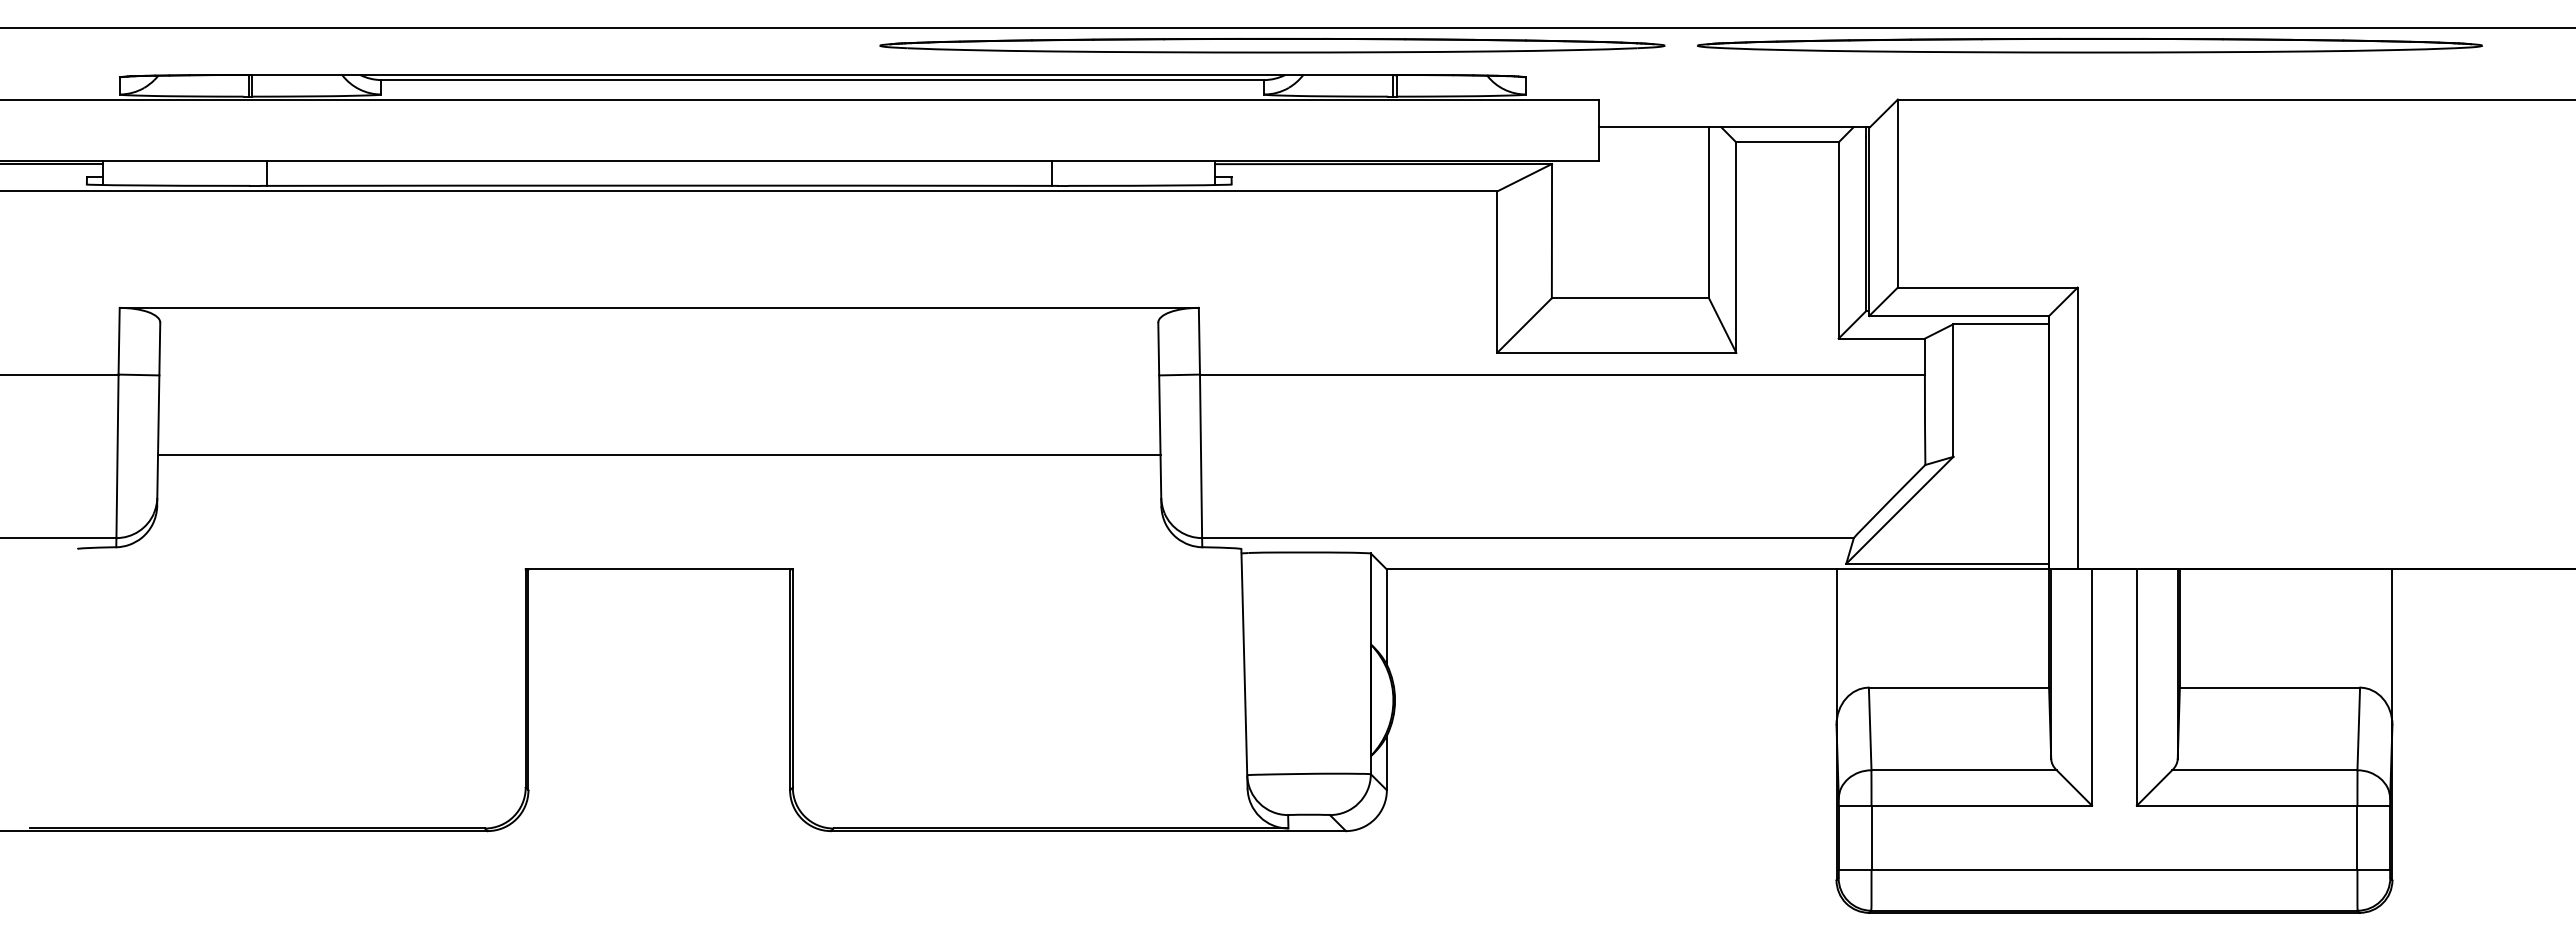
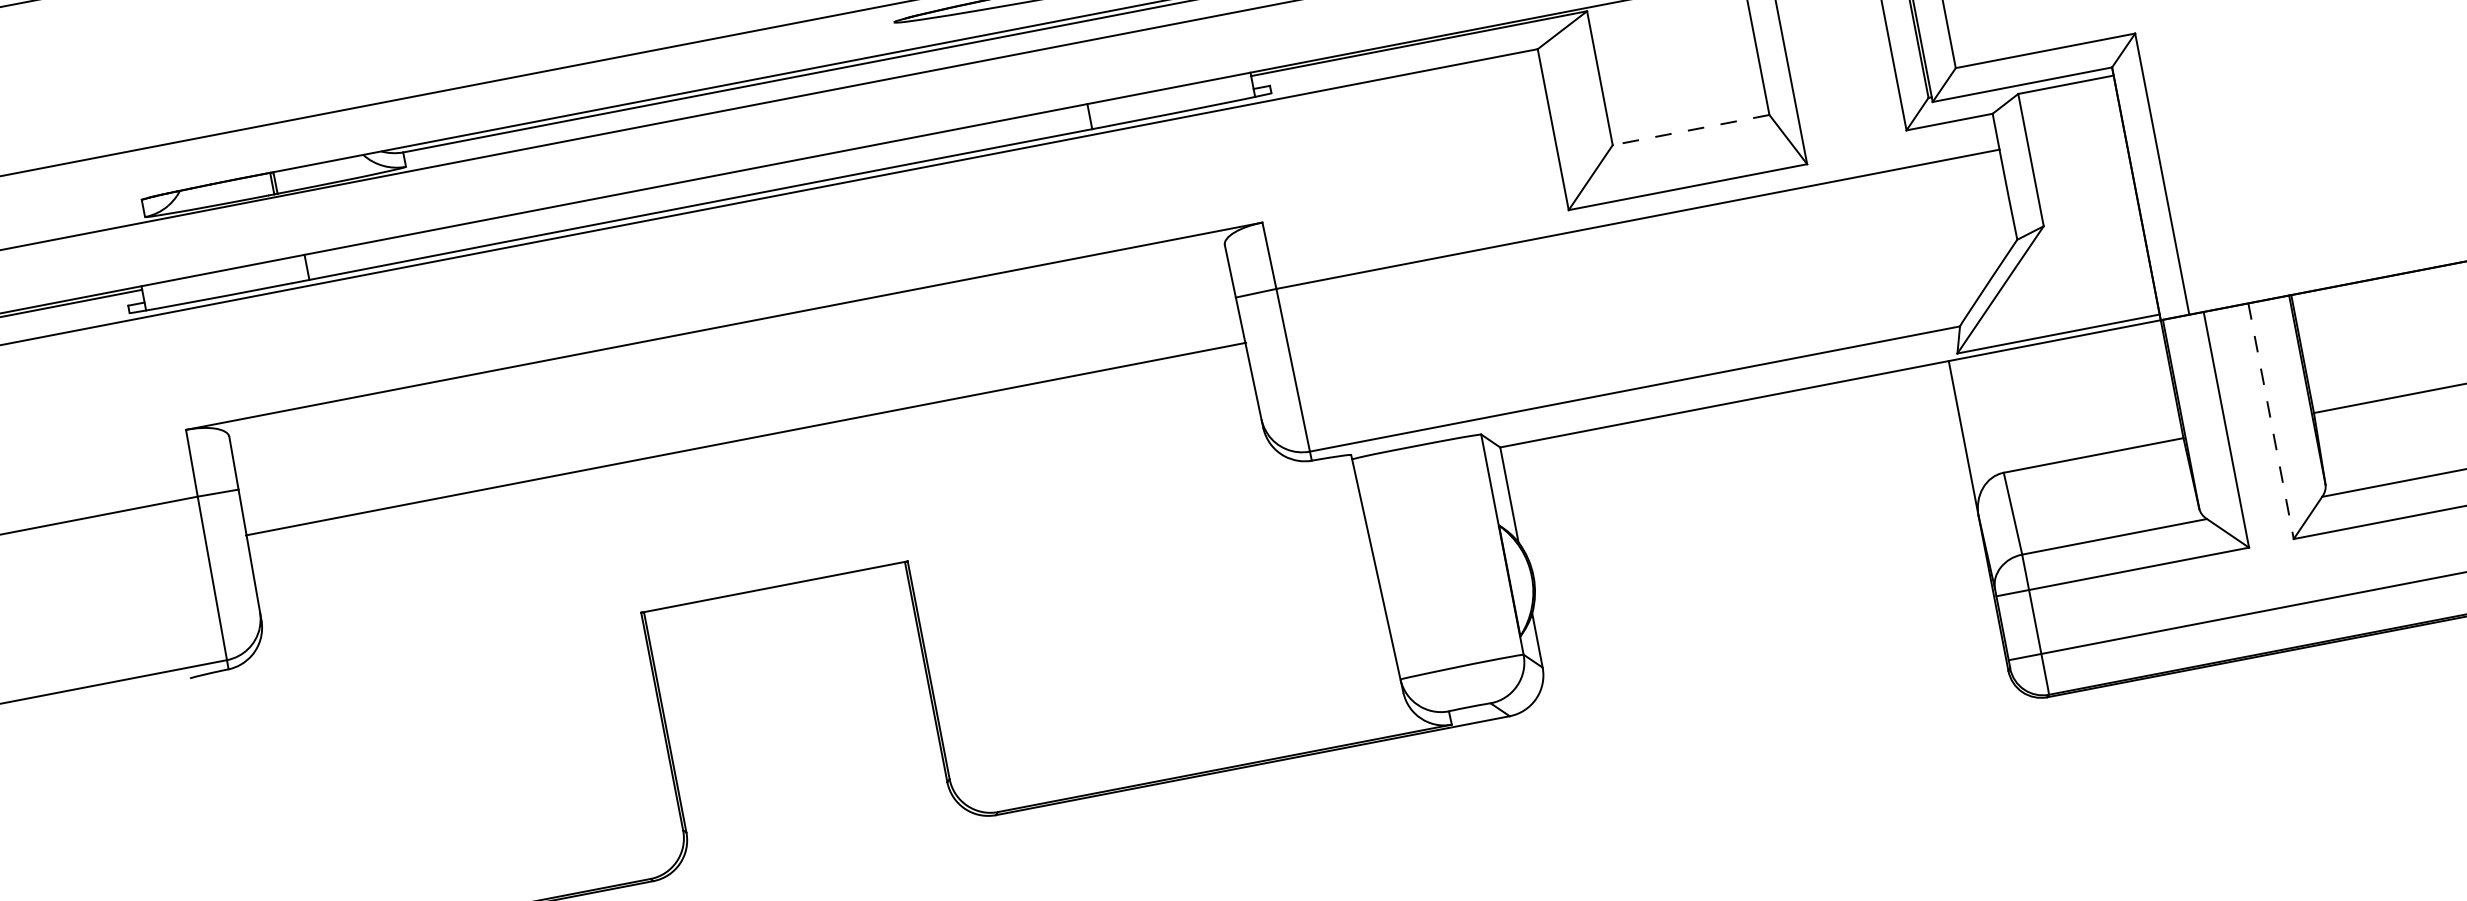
line: (1630, 298) -> (1691, 130), solid -> dashed
line: (658, 455) -> (745, 439), moved
line: (2136, 688) -> (2270, 422), solid -> dashed

